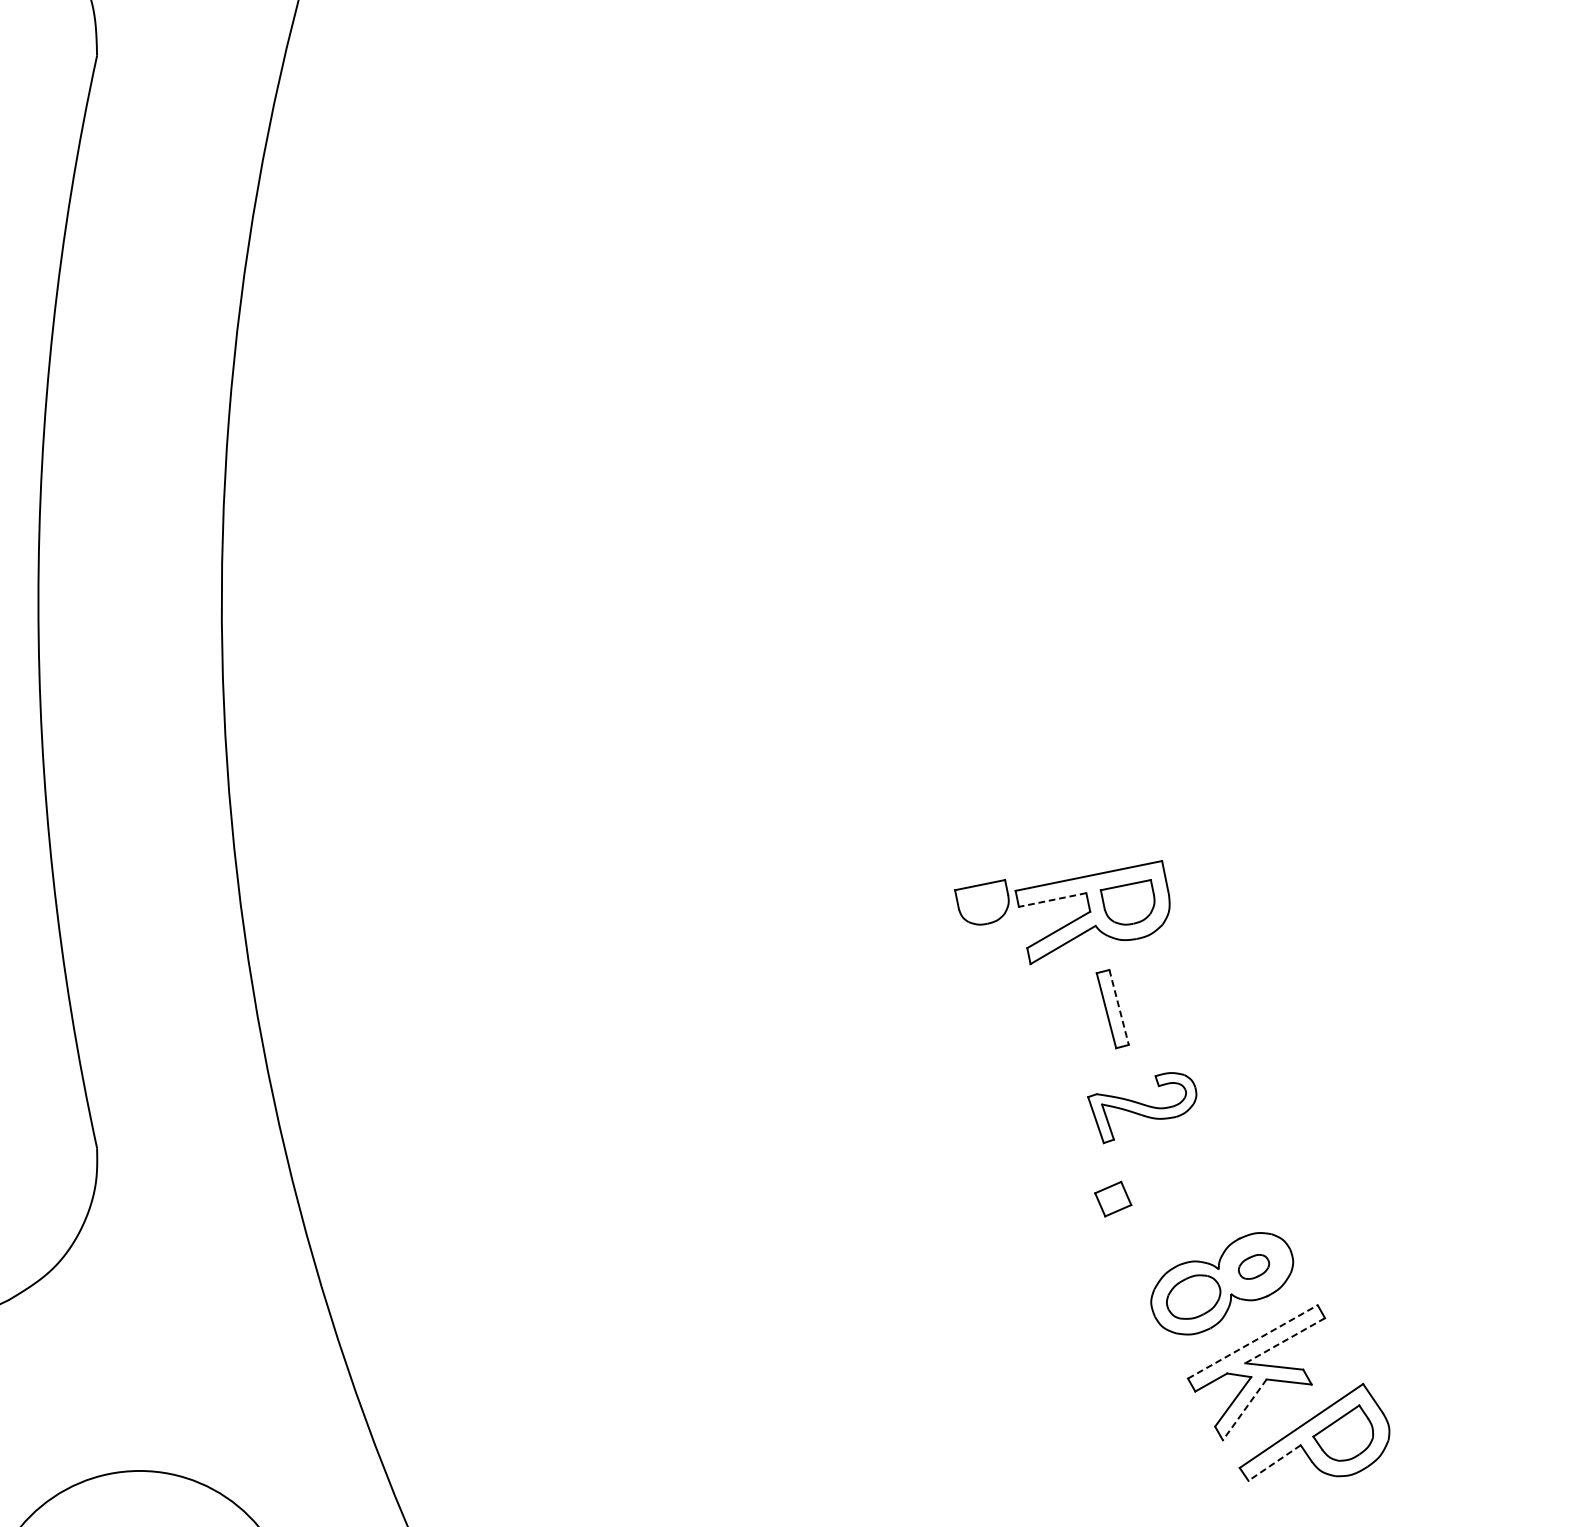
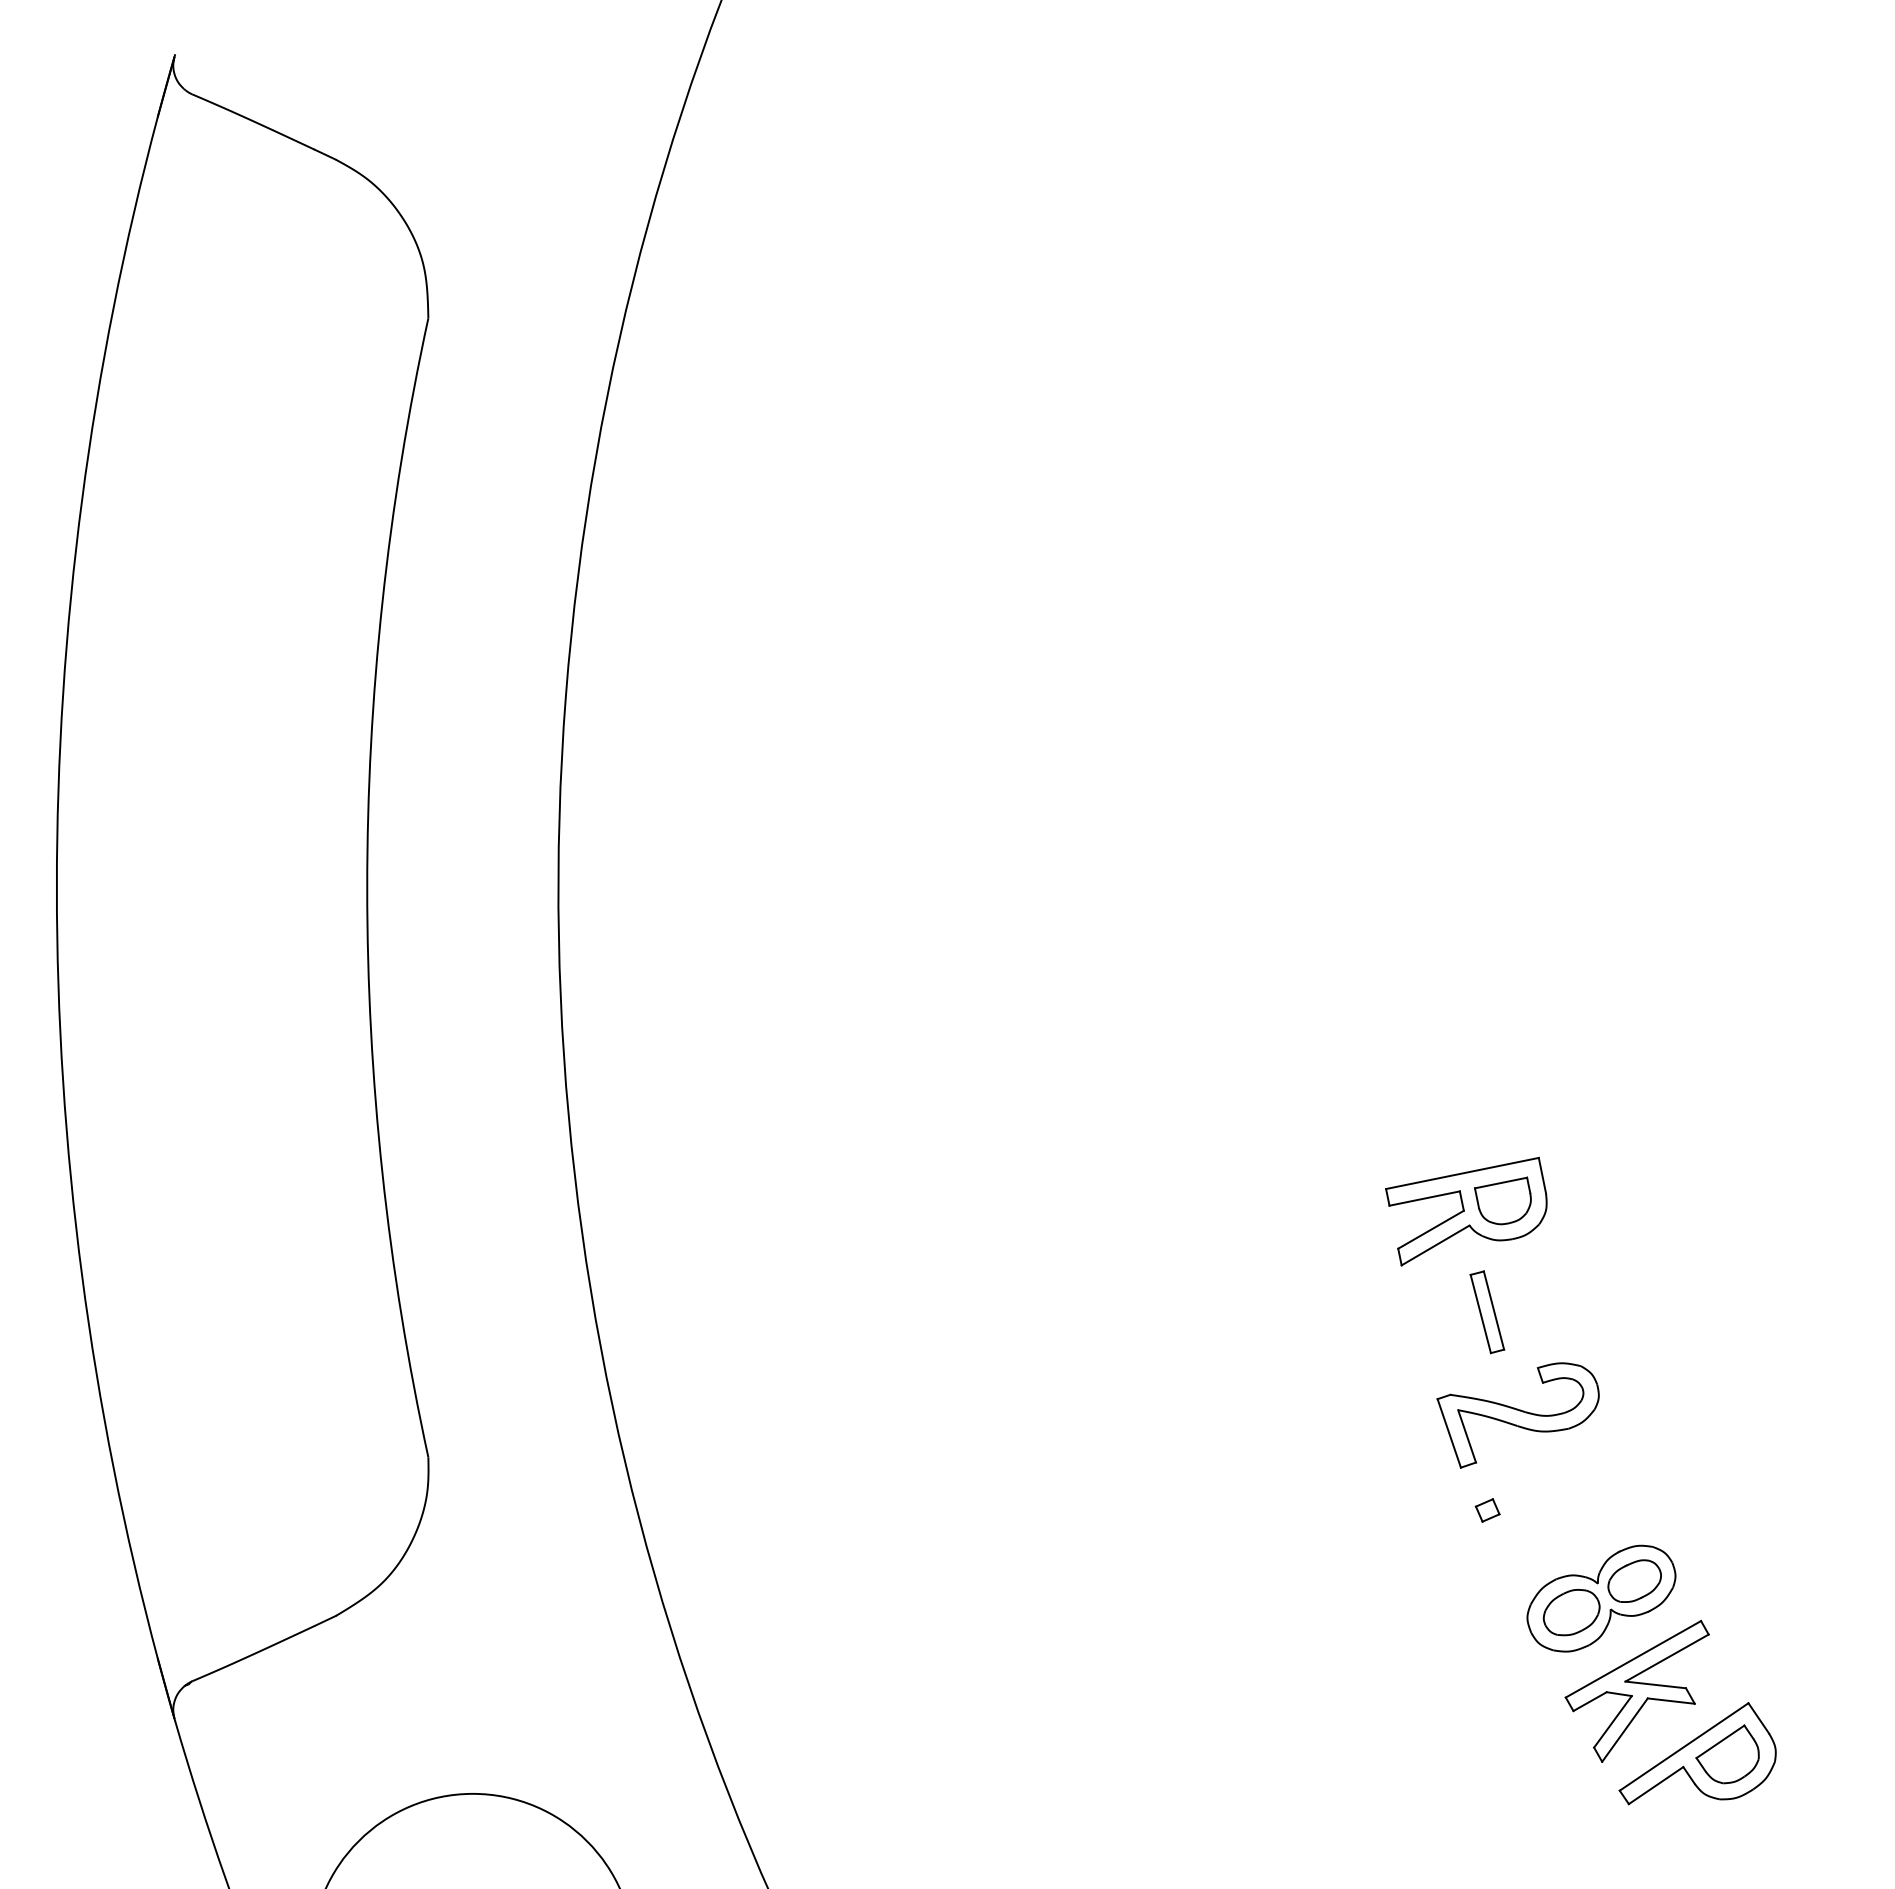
line: (1052, 899) -> (1424, 1198), dashed -> solid
part: (981, 901) -> (1350, 1200), removed
line: (1119, 1008) -> (1494, 1311), dashed -> solid
part: (1141, 1108) -> (1517, 1415), size x1.43
part: (1112, 1199) -> (1487, 1510), size x0.62
part: (1253, 1266) -> (1634, 1580), size x1.67
line: (1285, 1341) -> (1667, 1658), dashed -> solid
line: (1252, 1342) -> (1633, 1659), dashed -> solid
line: (1244, 1410) -> (1624, 1730), dashed -> solid
line: (1274, 1462) -> (1656, 1785), dashed -> solid

